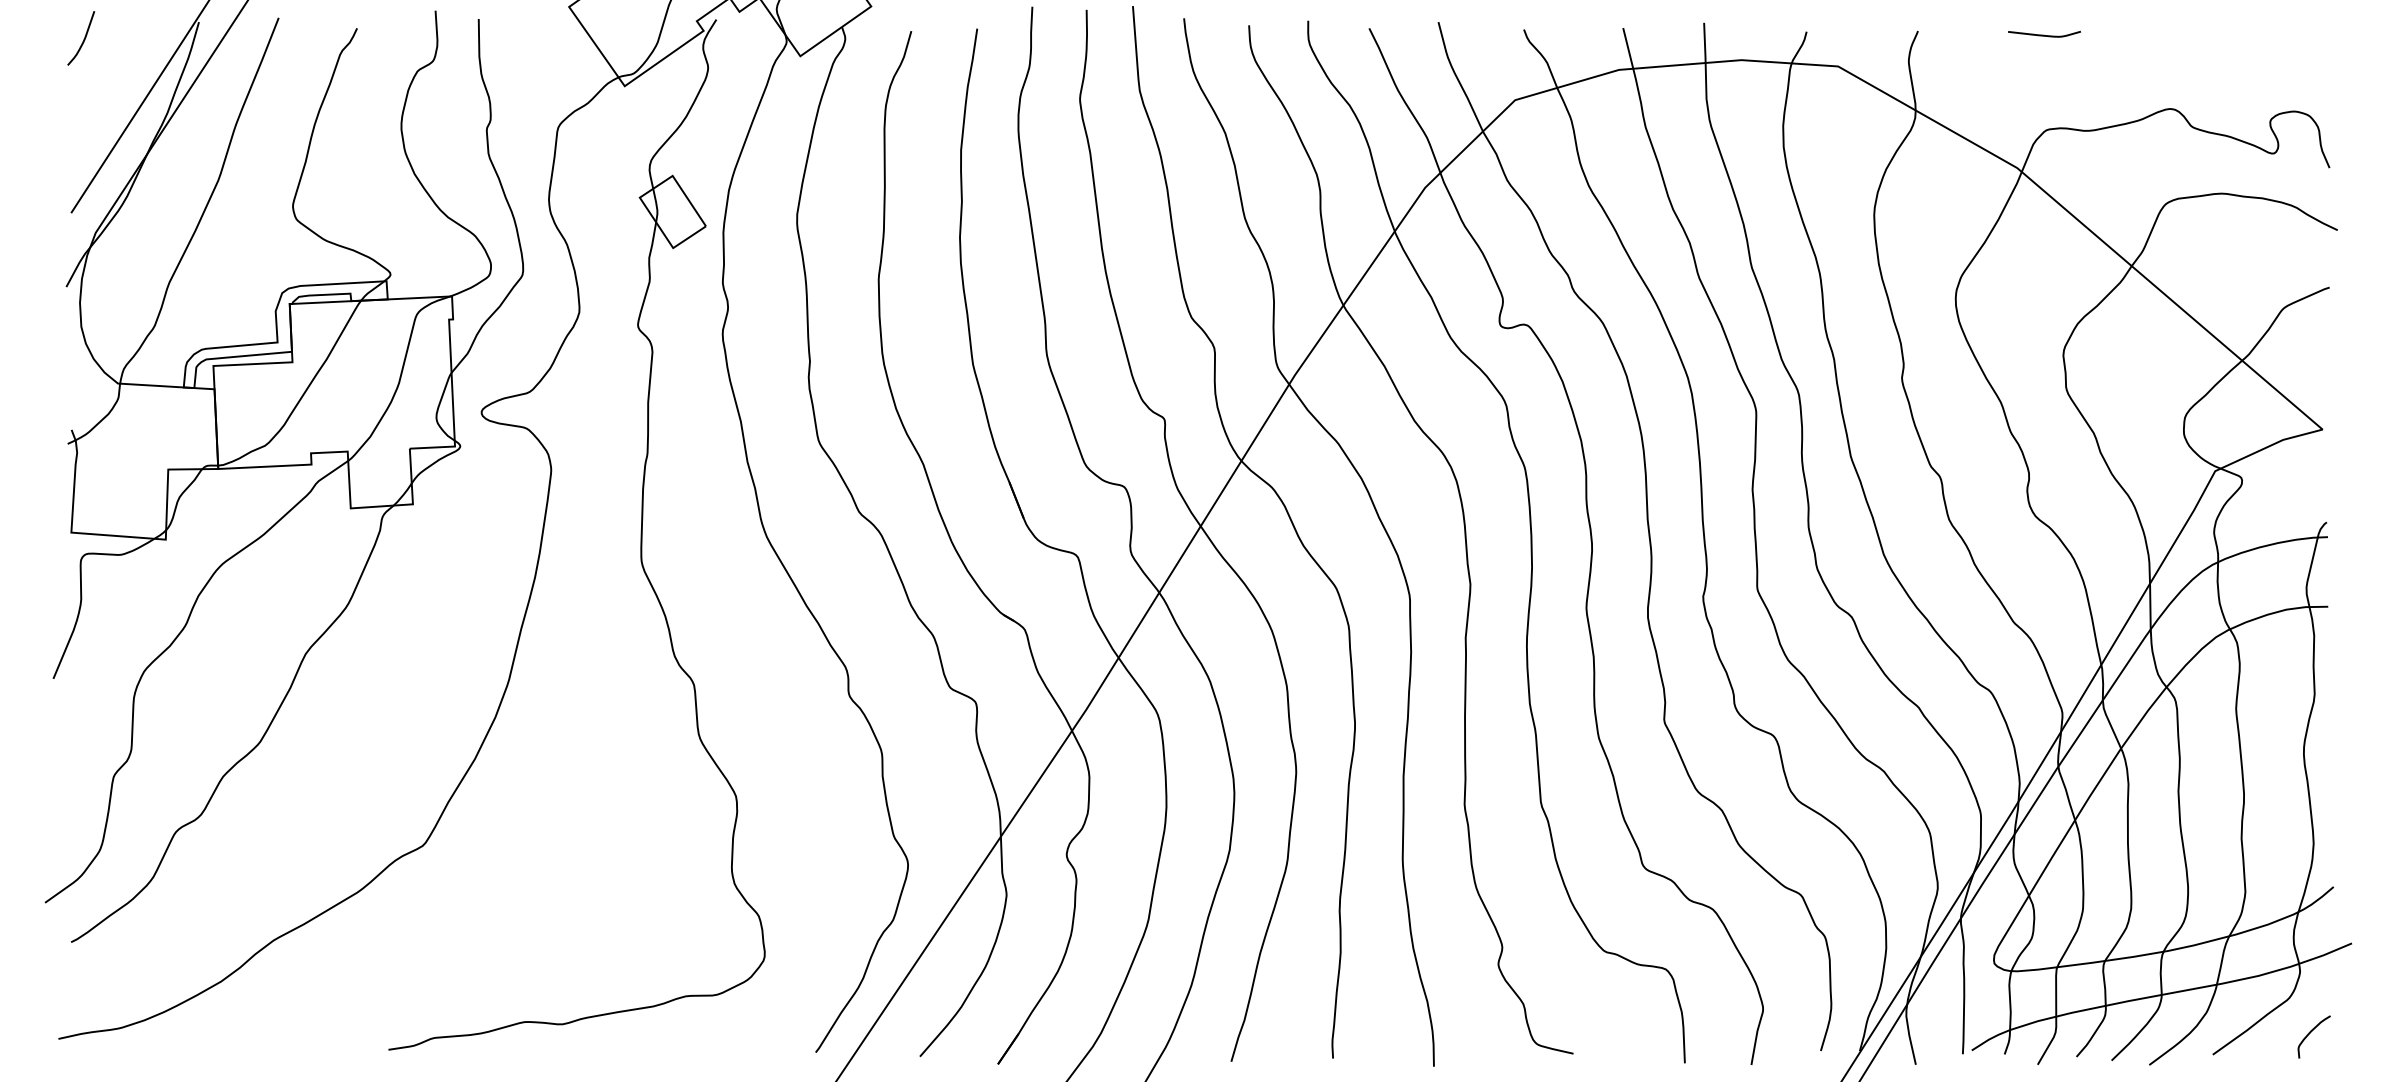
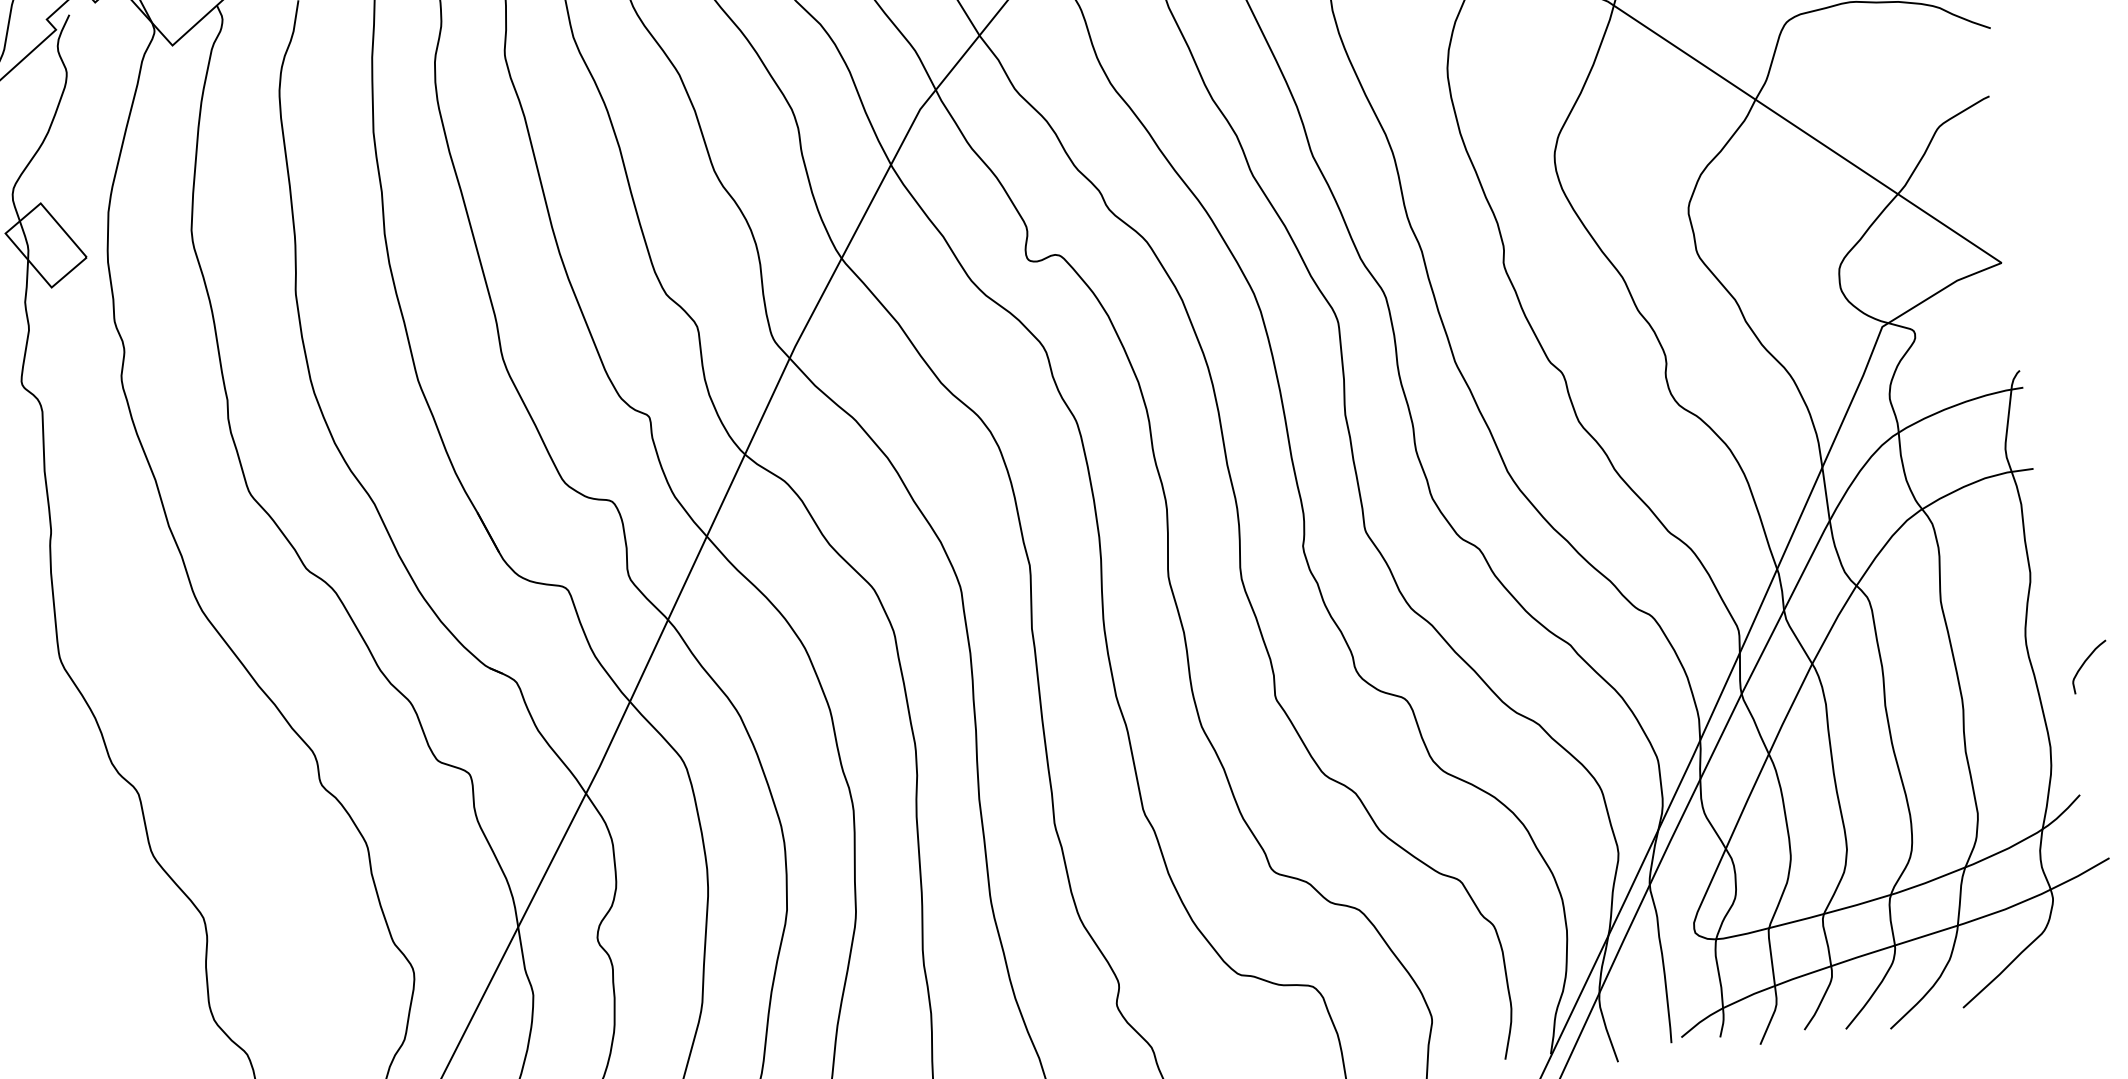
curve: (2310, 1033) -> (2085, 663), moved

